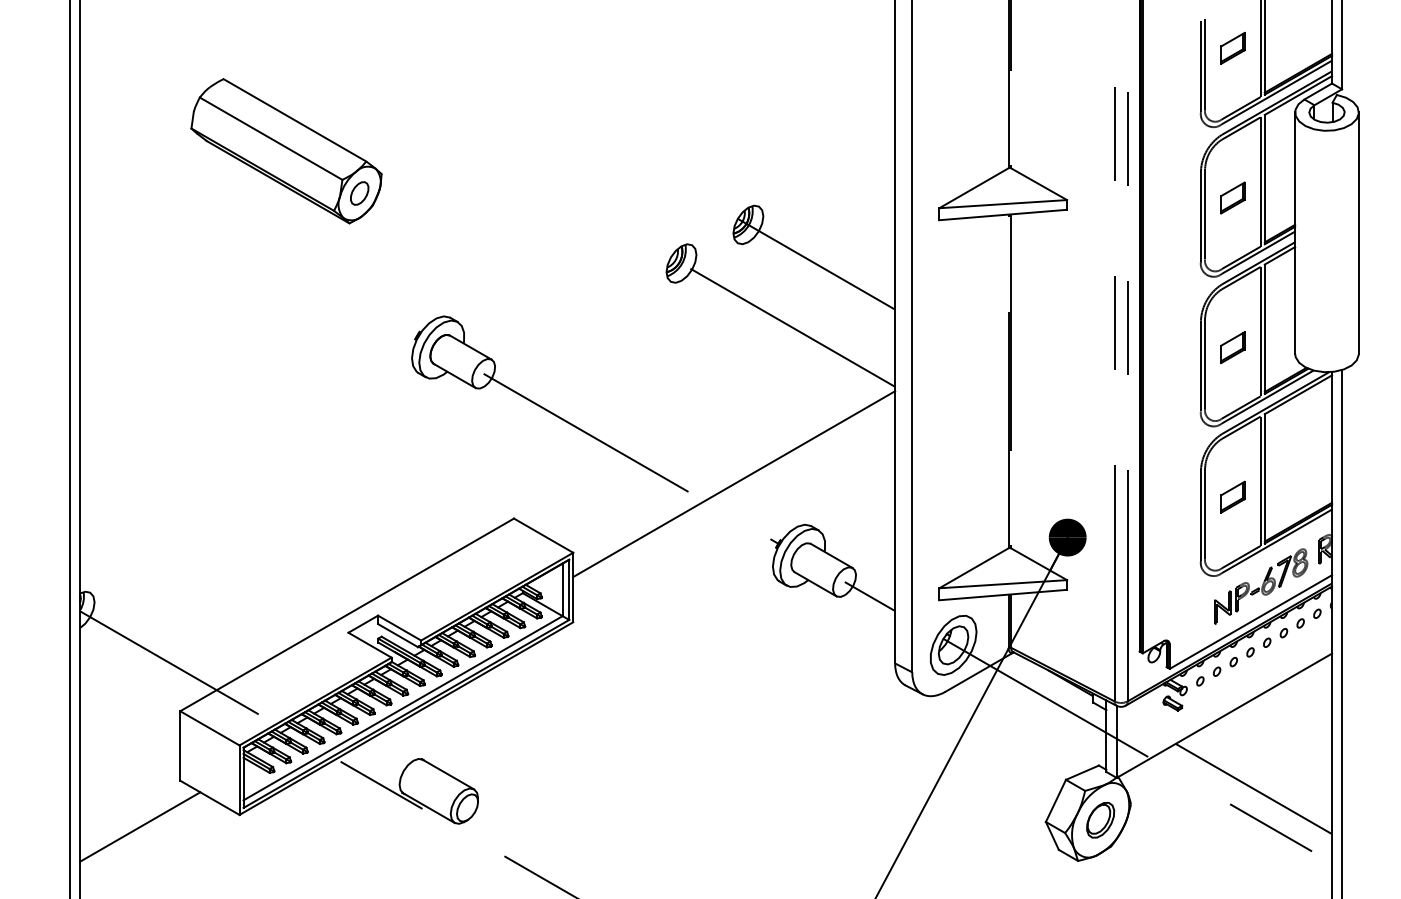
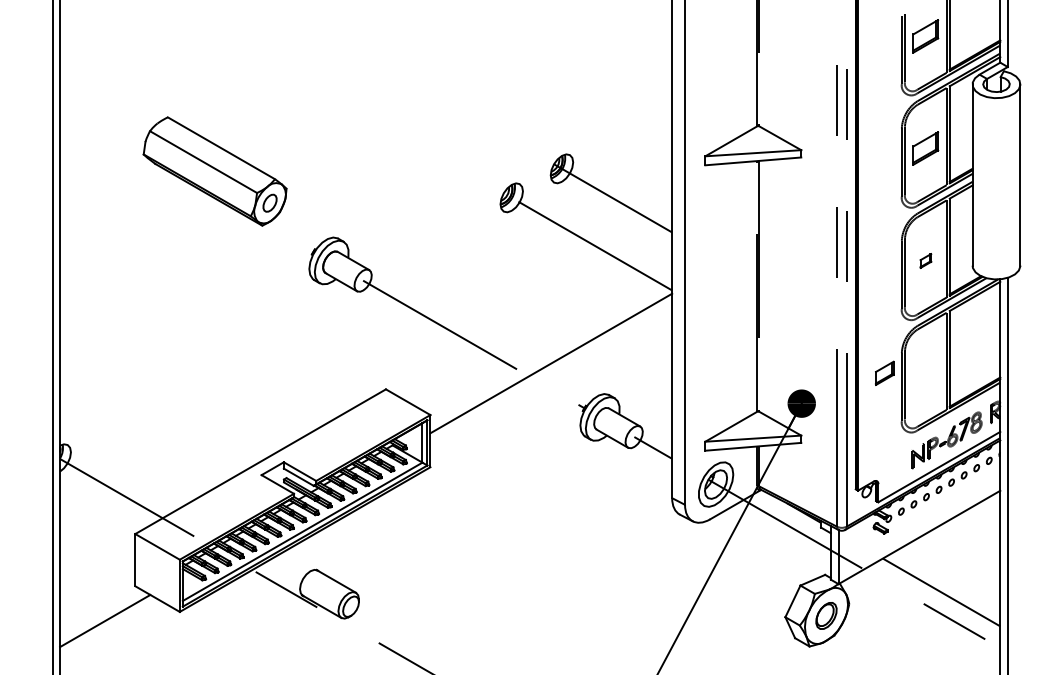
part: (1232, 47) -> (925, 35), size x1.4
part: (285, 151) -> (214, 171), moved
part: (1232, 197) -> (925, 148), size x1.4
part: (1232, 346) -> (925, 260), size x0.6
part: (1232, 496) -> (884, 372), moved

